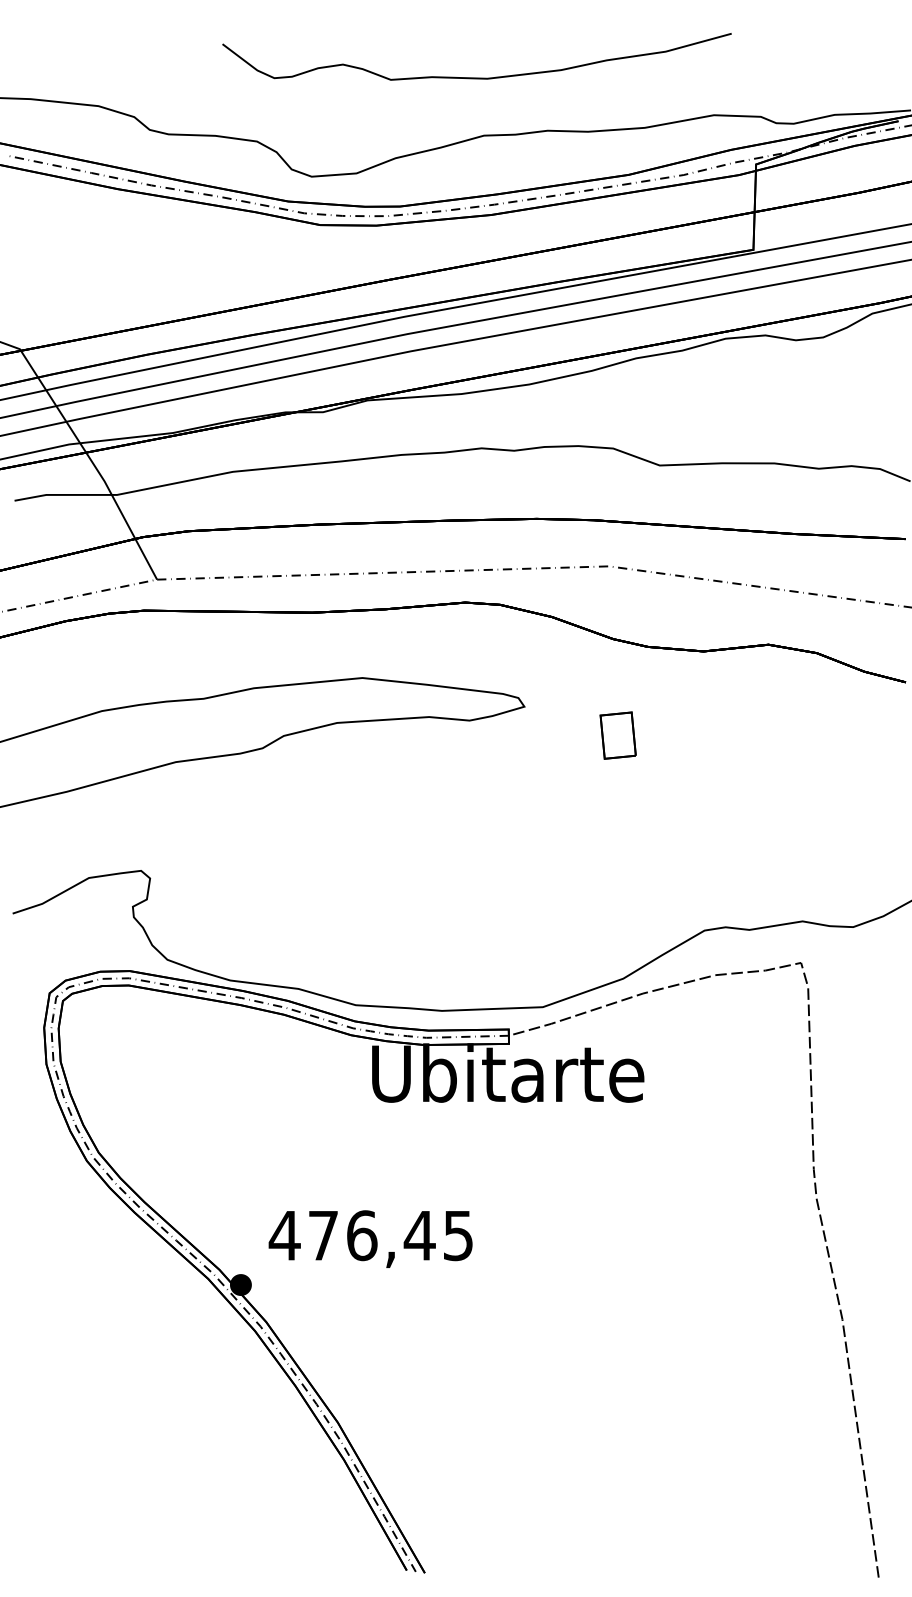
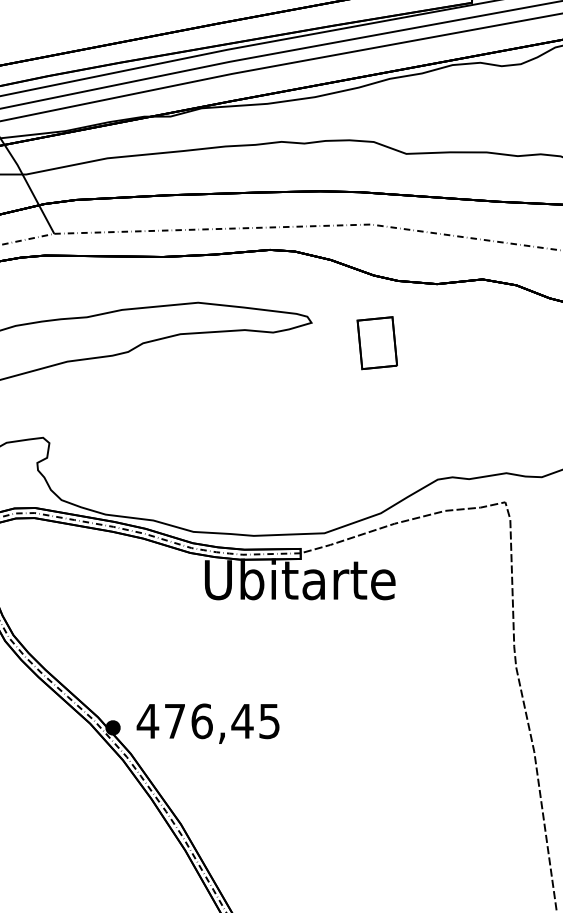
part: (617, 735) -> (376, 343), size x1.6
text: (370, 1238) -> (207, 723), moved

